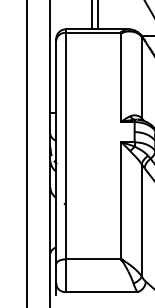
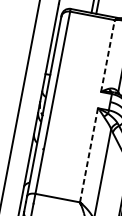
line: (121, 77) -> (108, 56), solid -> dashed
line: (121, 200) -> (89, 155), solid -> dashed

